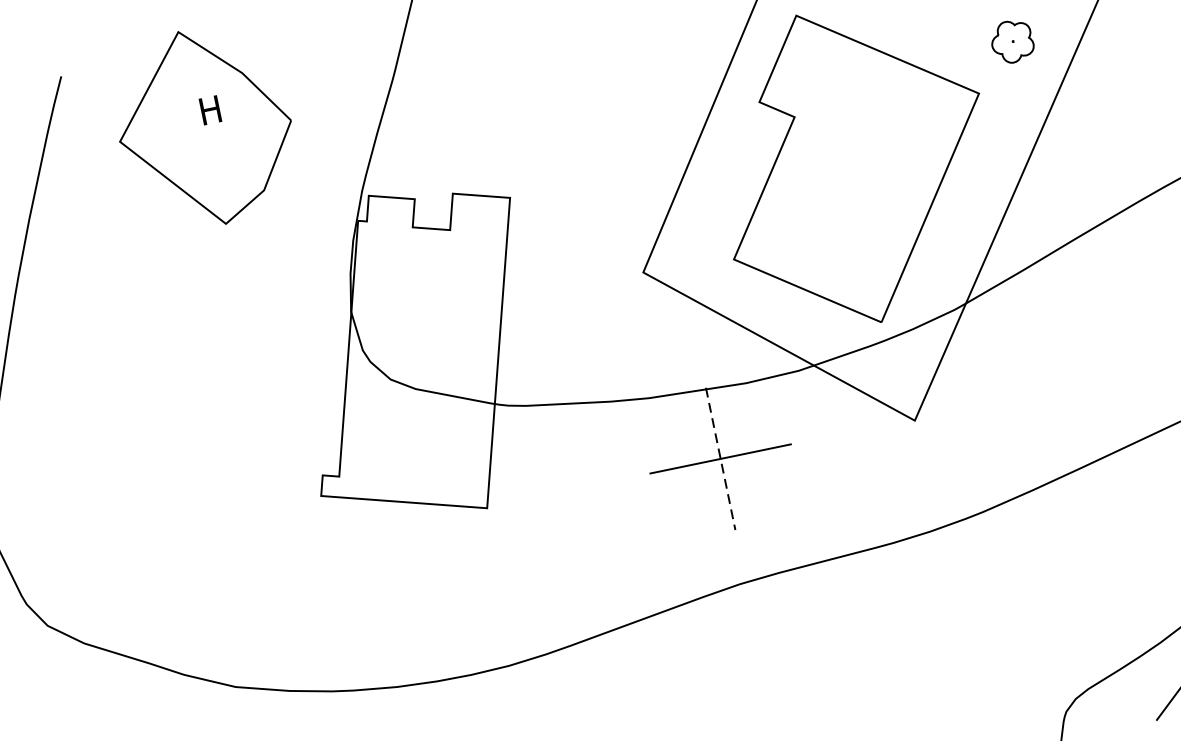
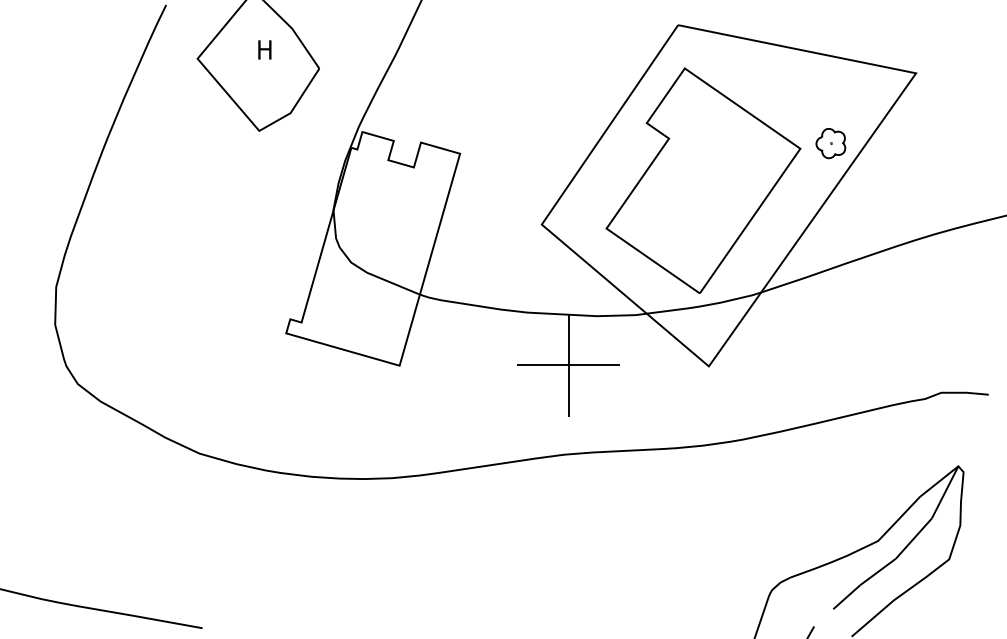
part: (1011, 41) -> (830, 143), moved
line: (720, 459) -> (568, 365), dashed -> solid

